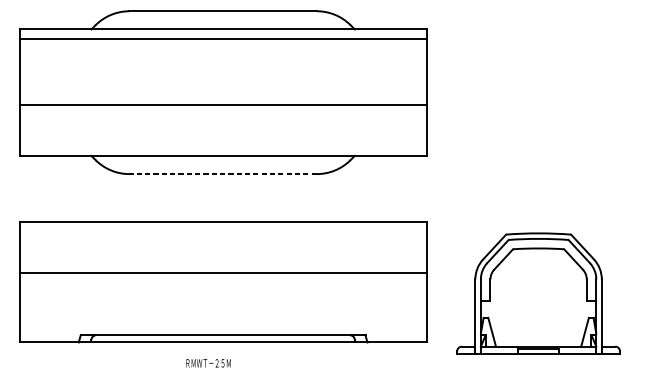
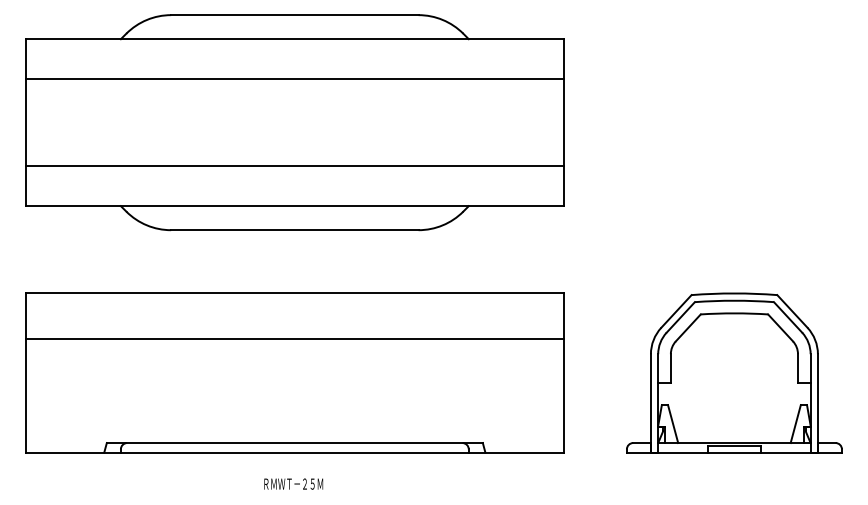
line: (222, 38) -> (294, 78), moved
line: (222, 104) -> (294, 165), moved
line: (222, 174) -> (294, 230), dashed -> solid
line: (222, 272) -> (294, 338), moved
part: (538, 293) -> (734, 372), moved
text: (208, 362) -> (293, 483), moved

